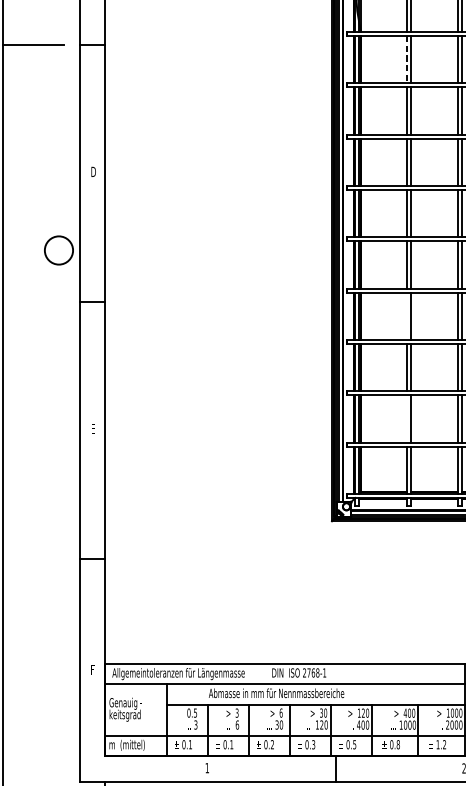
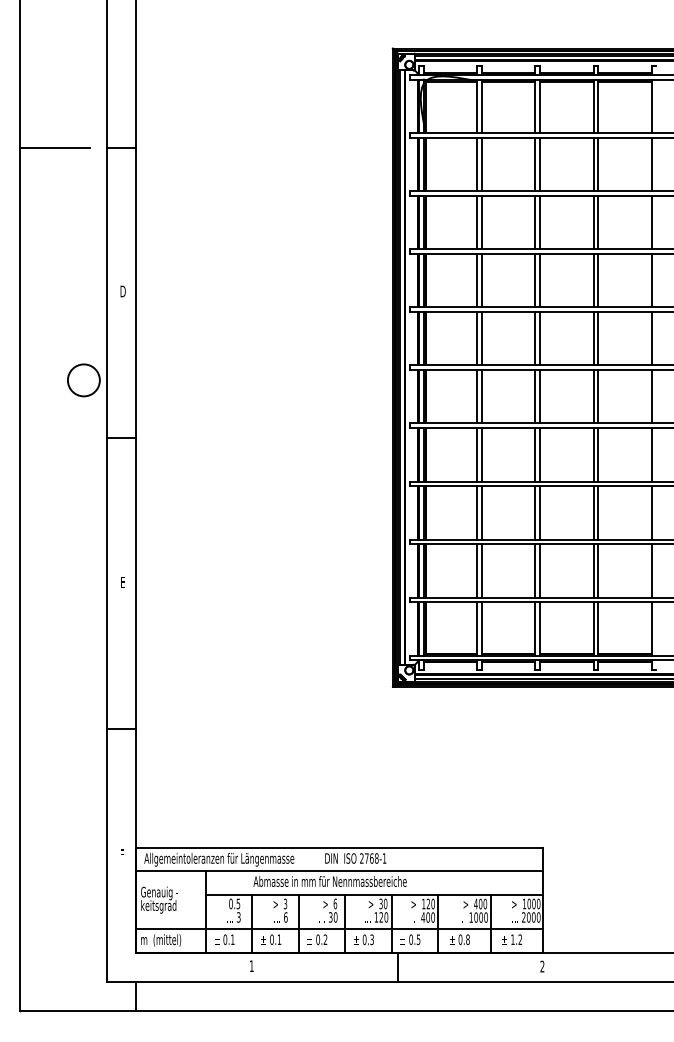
line: (406, 59) -> (477, 164), dashed -> solid
line: (406, 315) -> (477, 454), added
line: (406, 418) -> (477, 570), added

